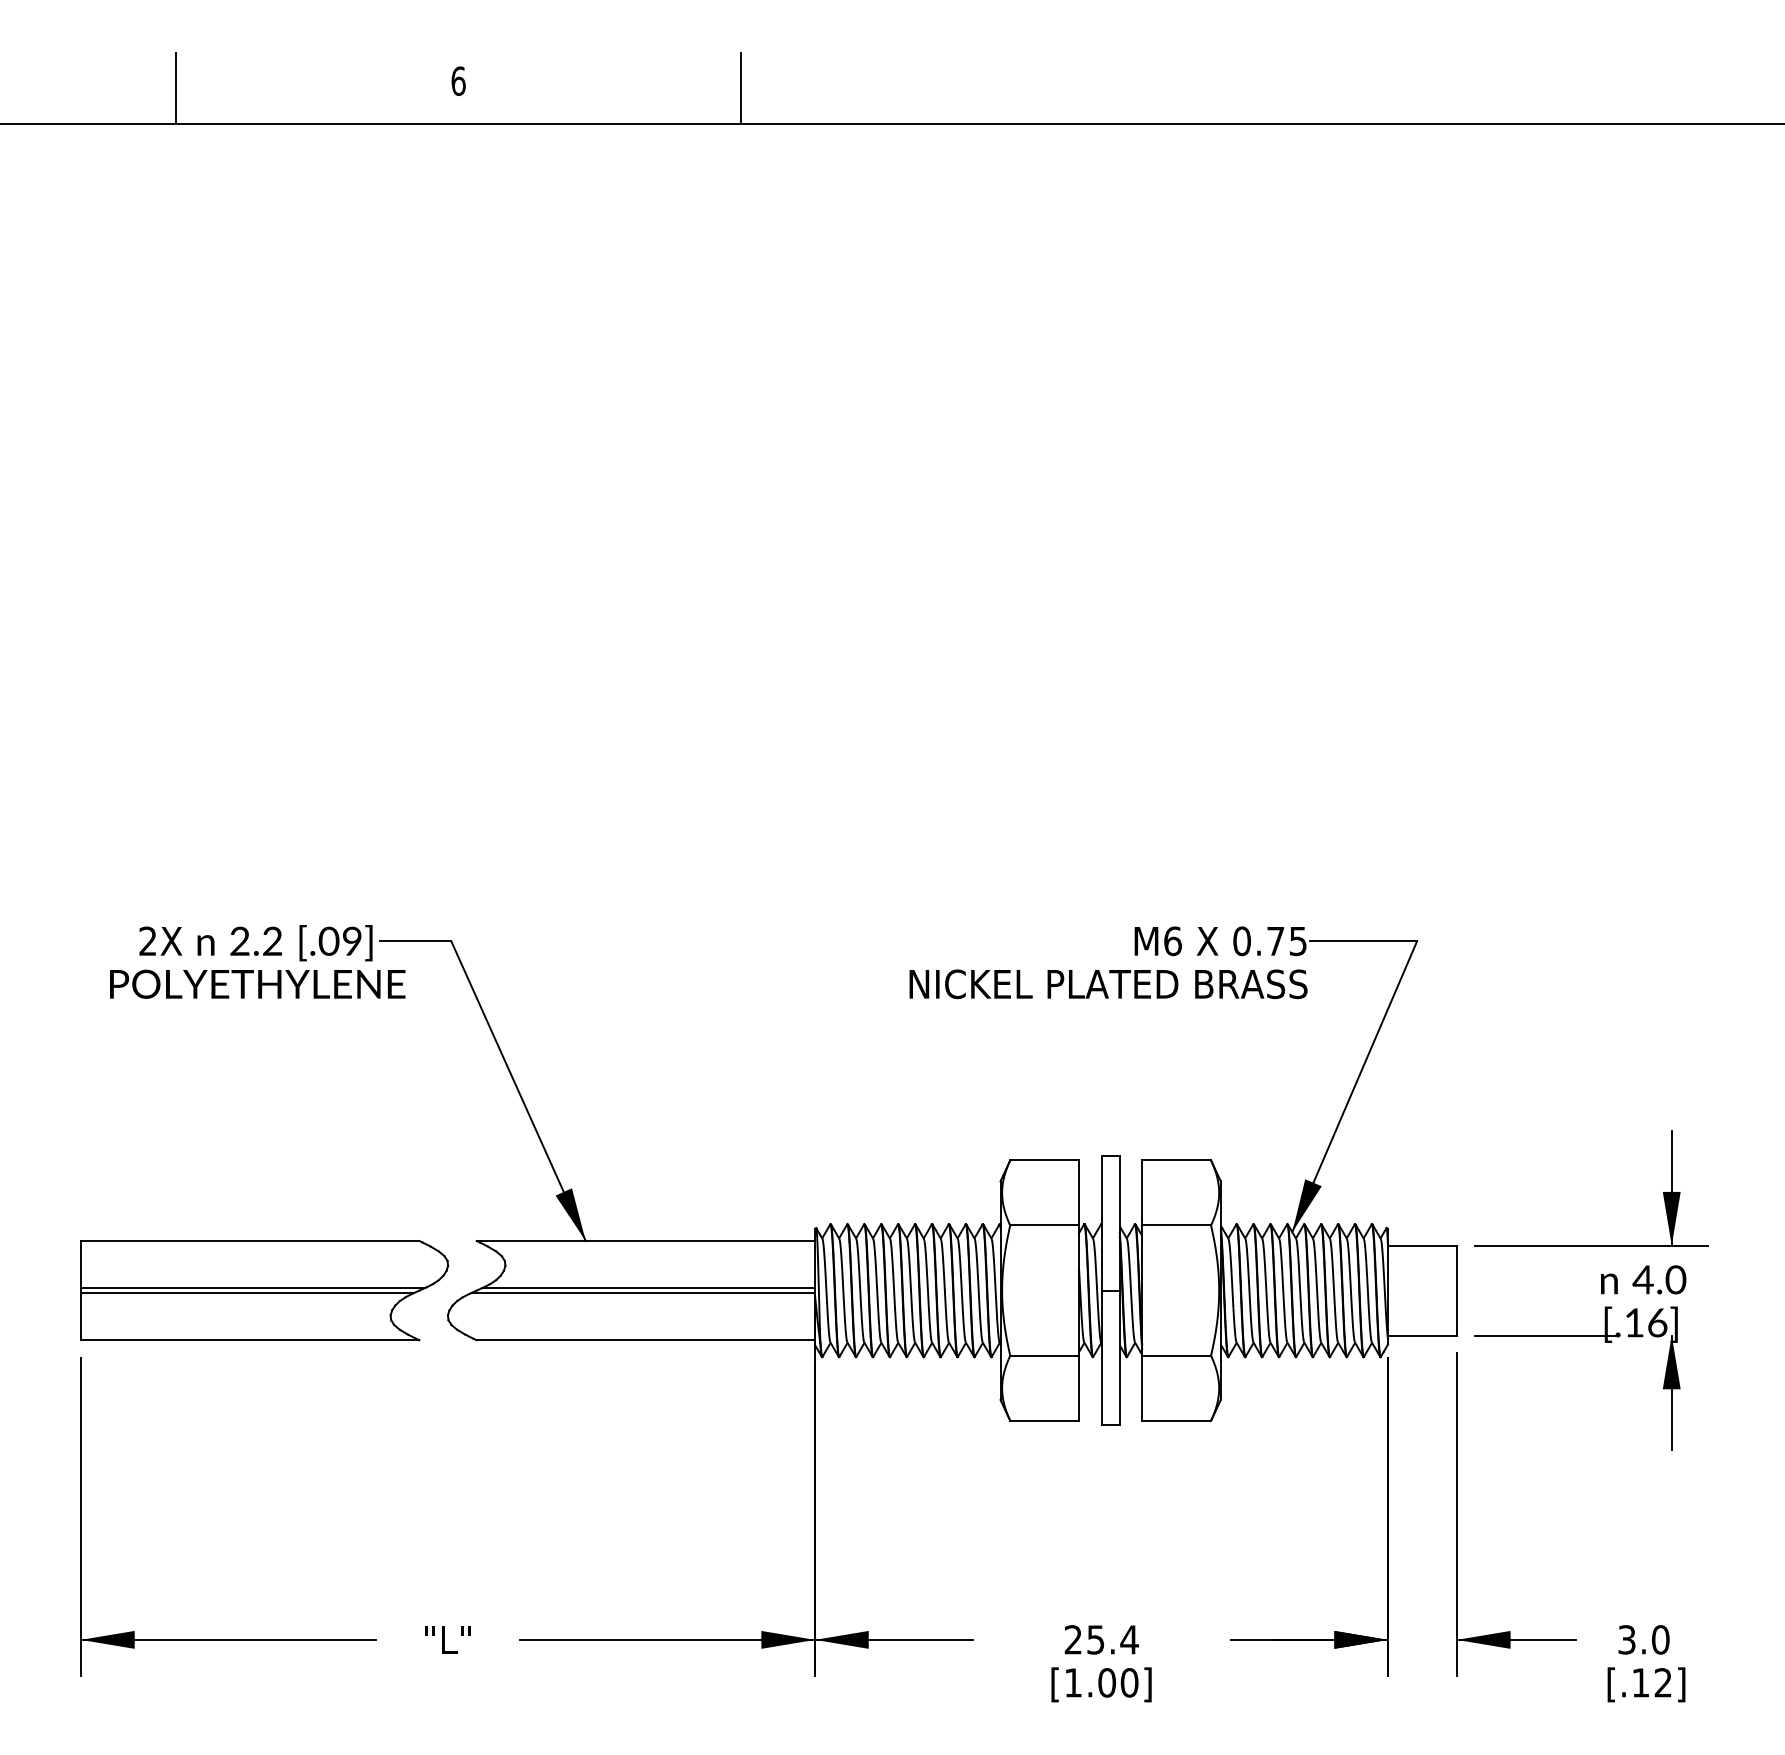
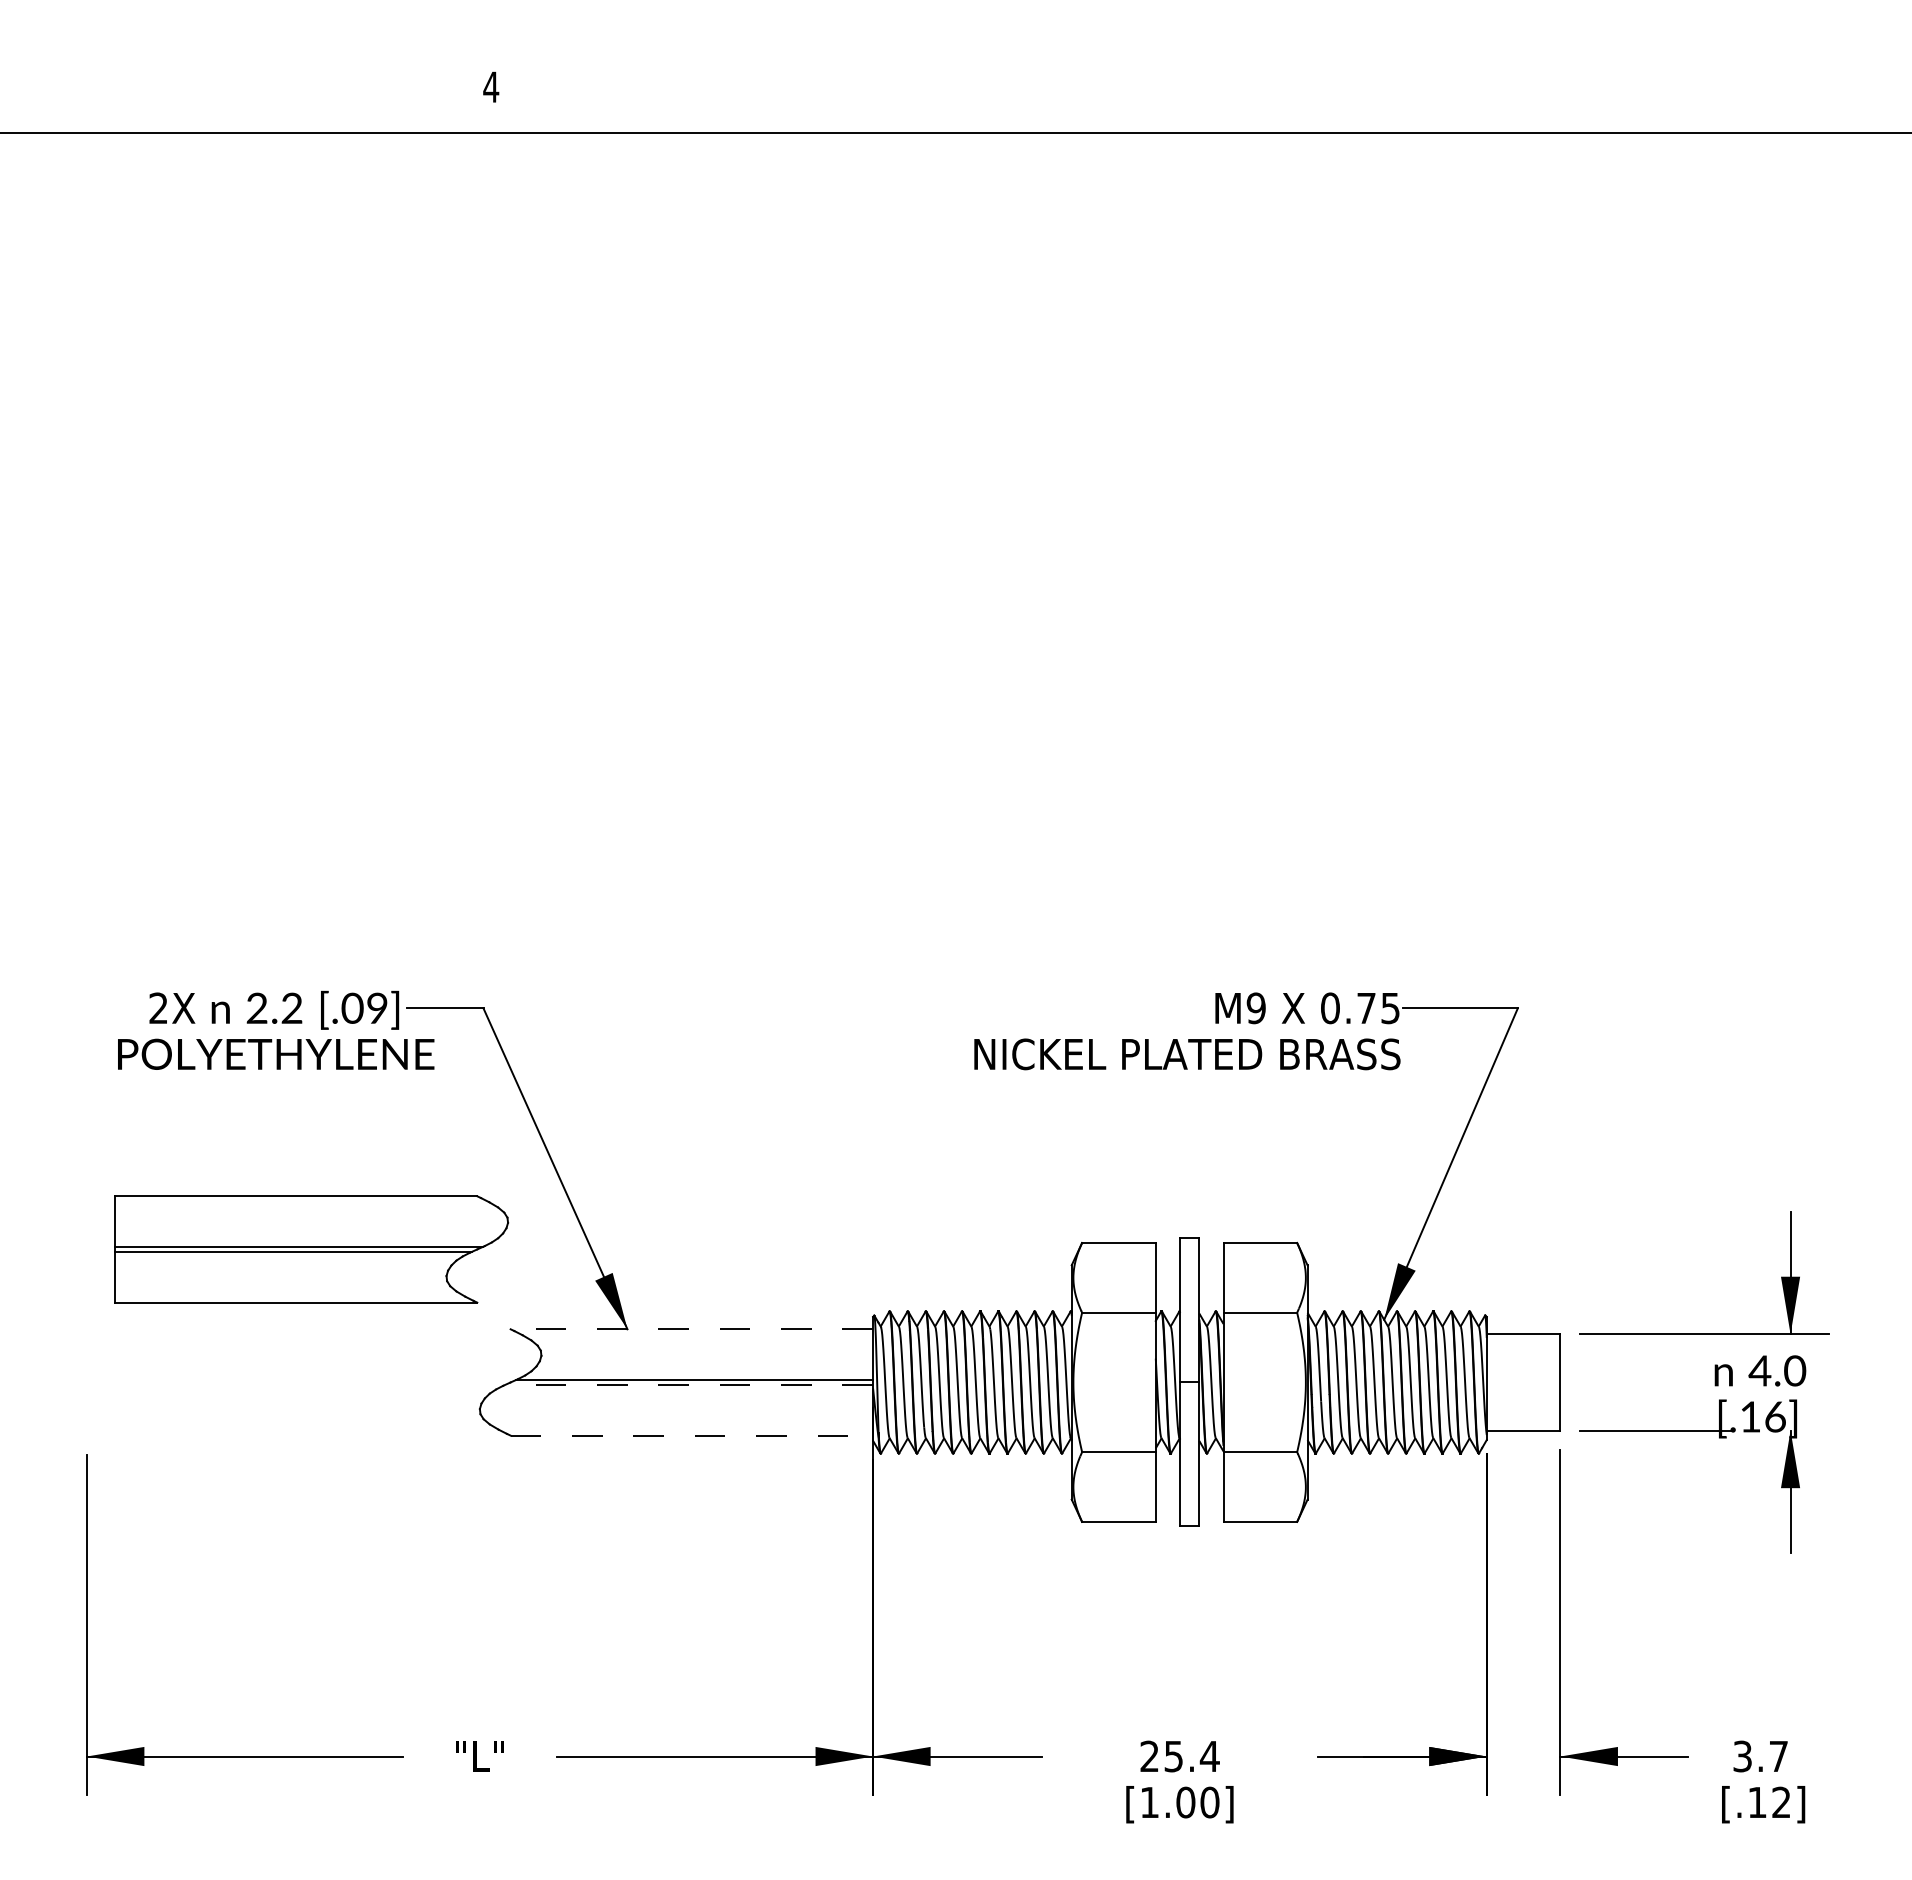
text: (458, 81) -> (491, 87), 6 -> 4
line: (176, 88) -> (189, 94), removed
line: (740, 88) -> (793, 94), removed
text: (1172, 941) -> (1255, 1008), M6 -> M9
line: (645, 1241) -> (691, 1329), solid -> dashed
part: (264, 1290) -> (311, 1249), moved
line: (643, 1292) -> (689, 1384), solid -> dashed
line: (646, 1340) -> (692, 1435), solid -> dashed
text: (1660, 1639) -> (1778, 1756), 3.0 -> 3.7

